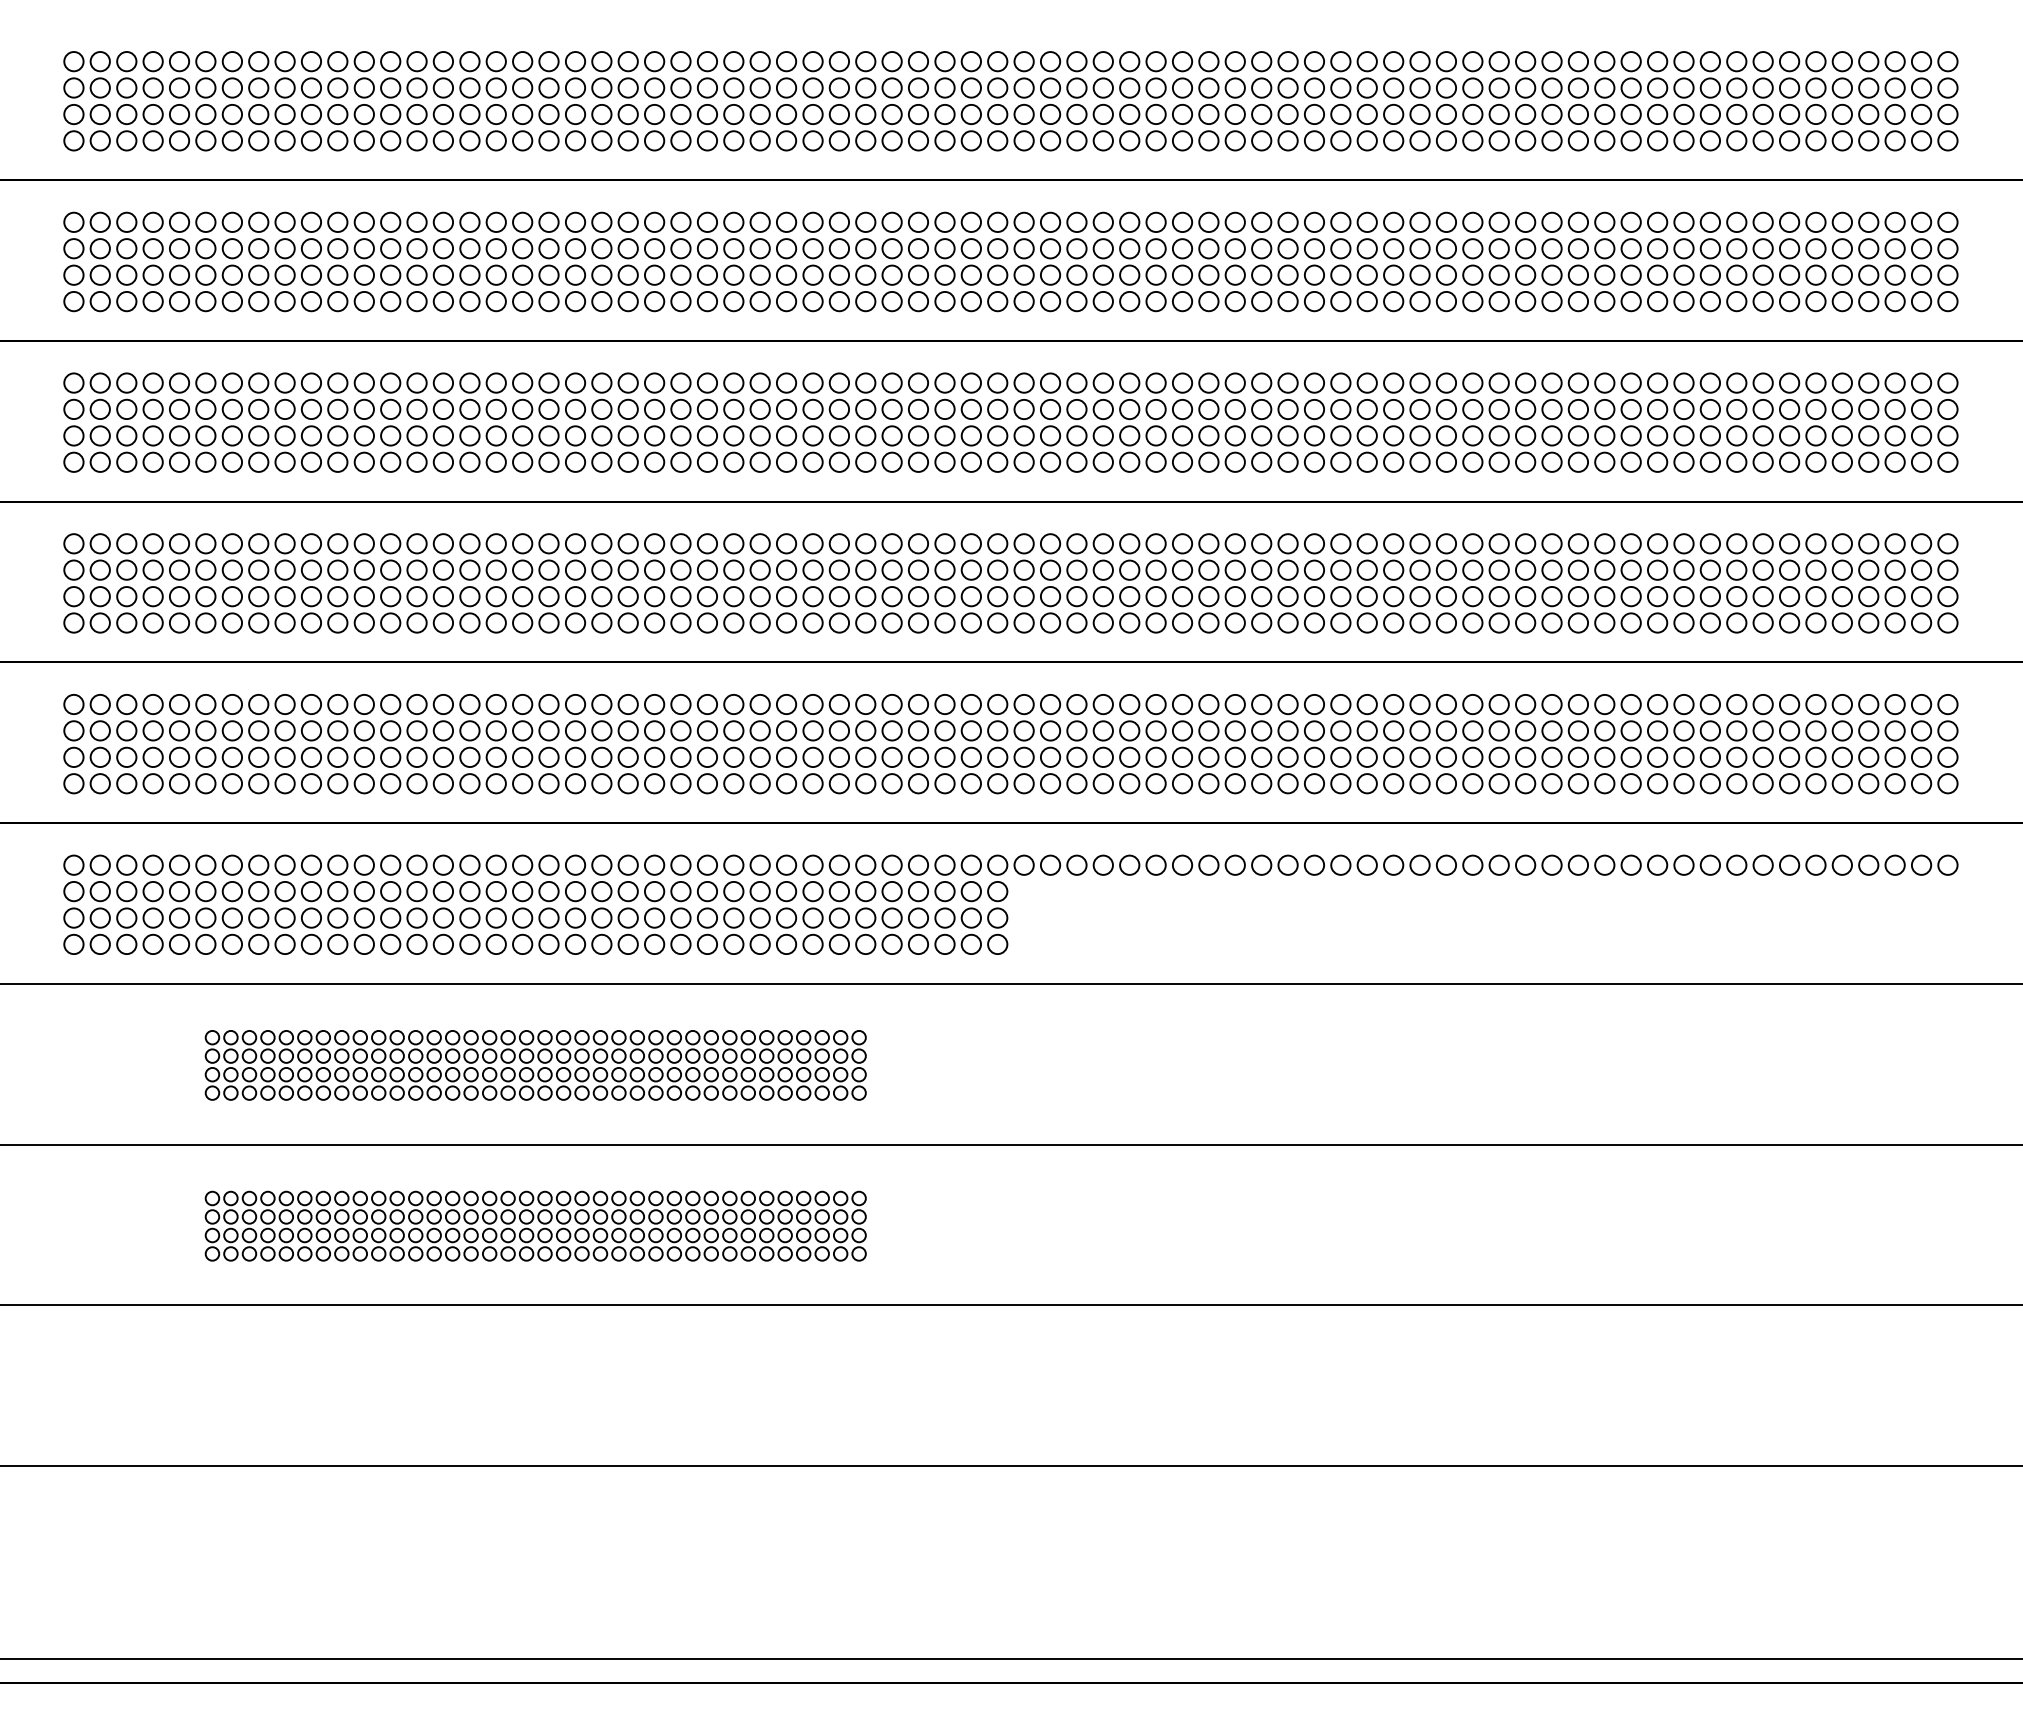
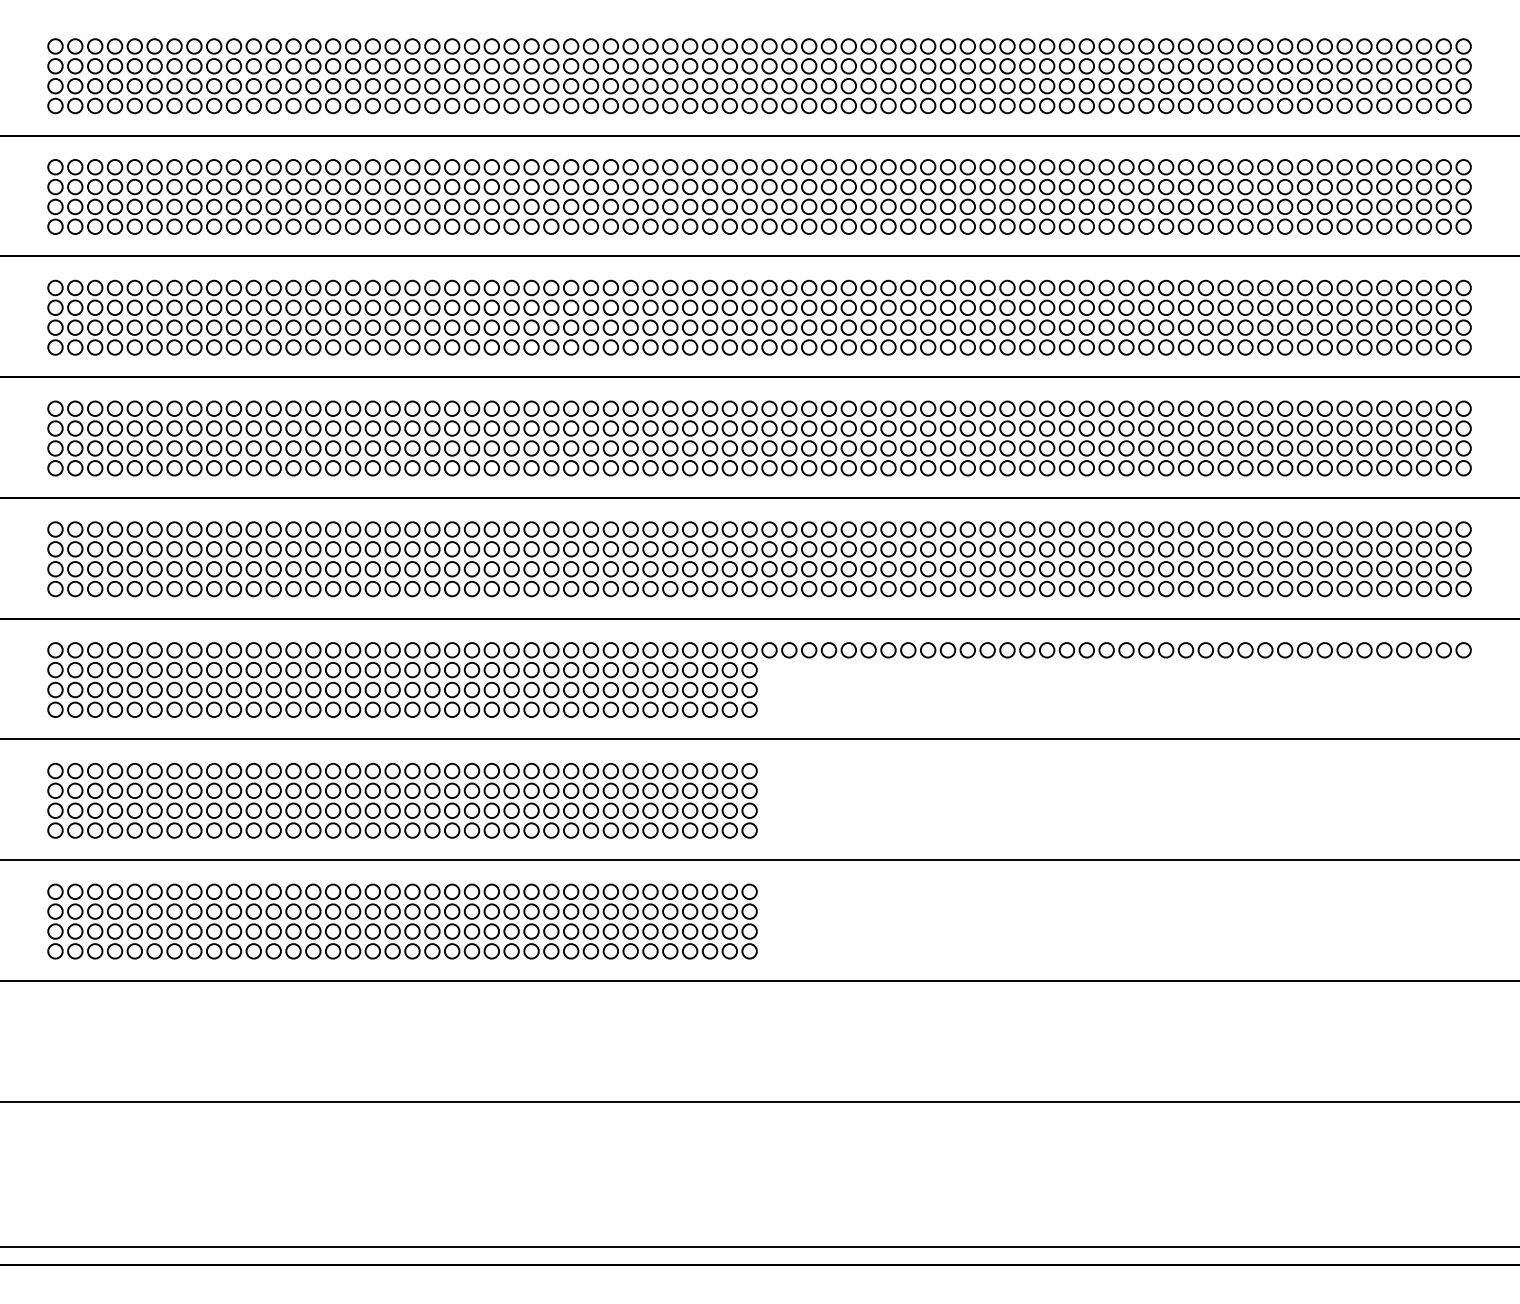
part: (535, 1065) -> (402, 800), size x1.43
part: (535, 1226) -> (402, 921), size x1.43

